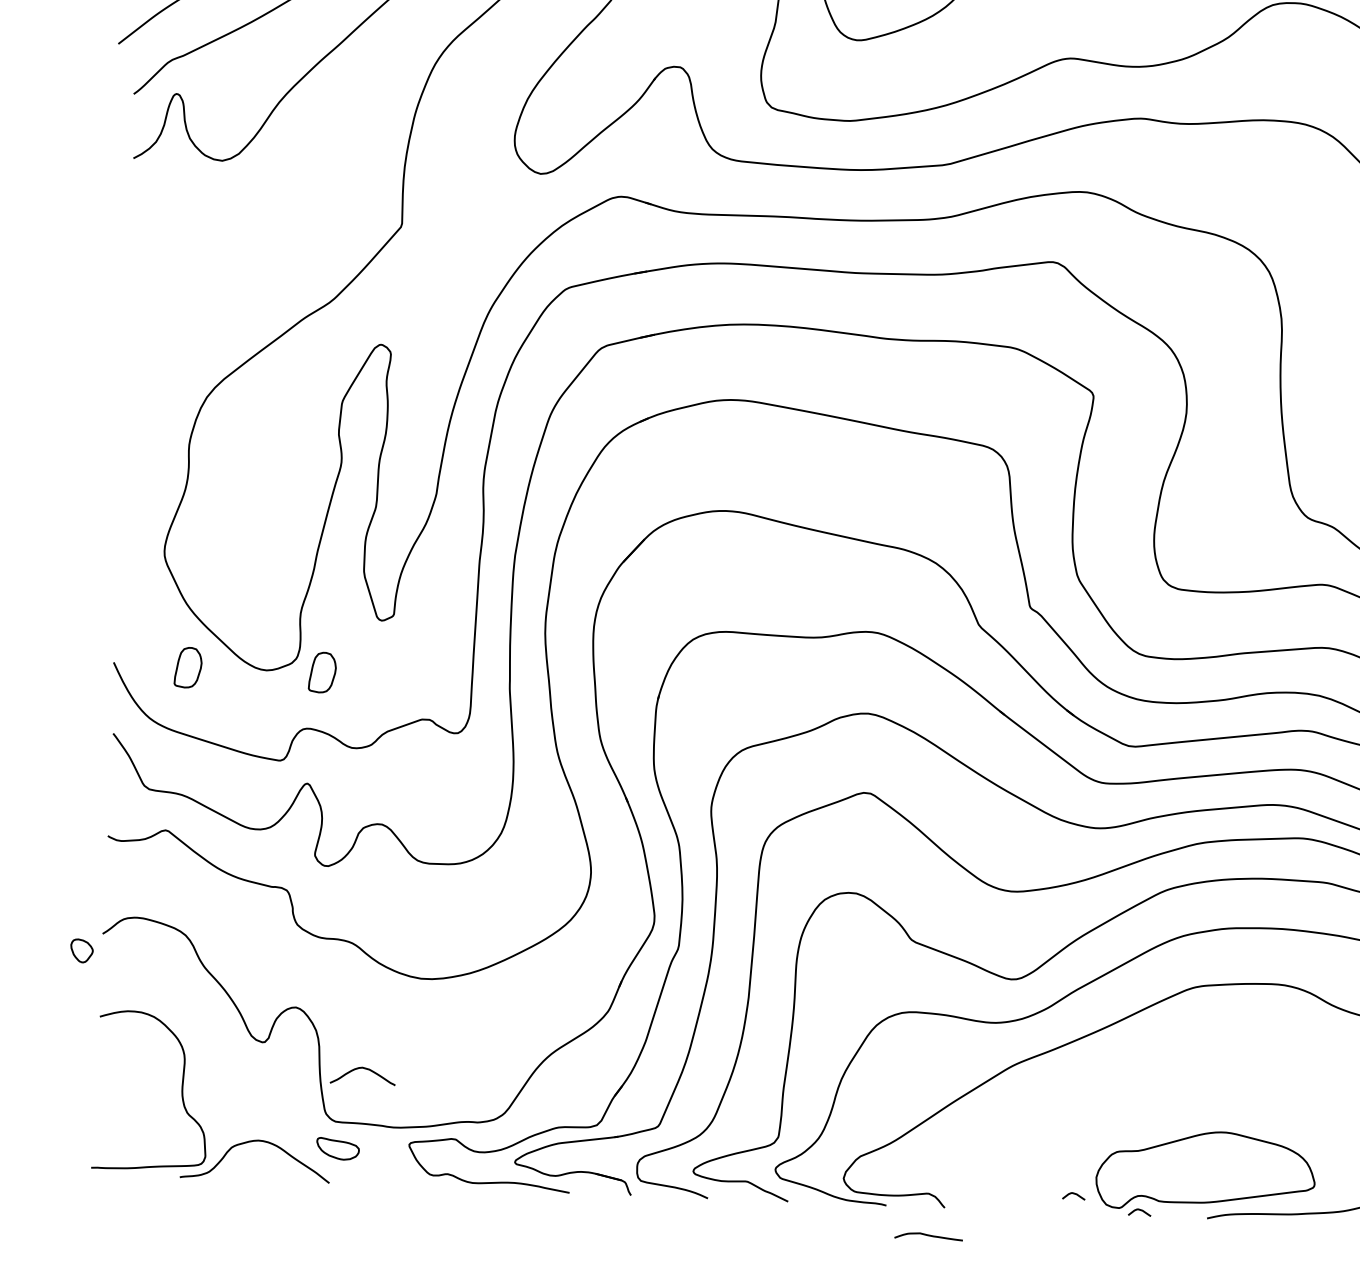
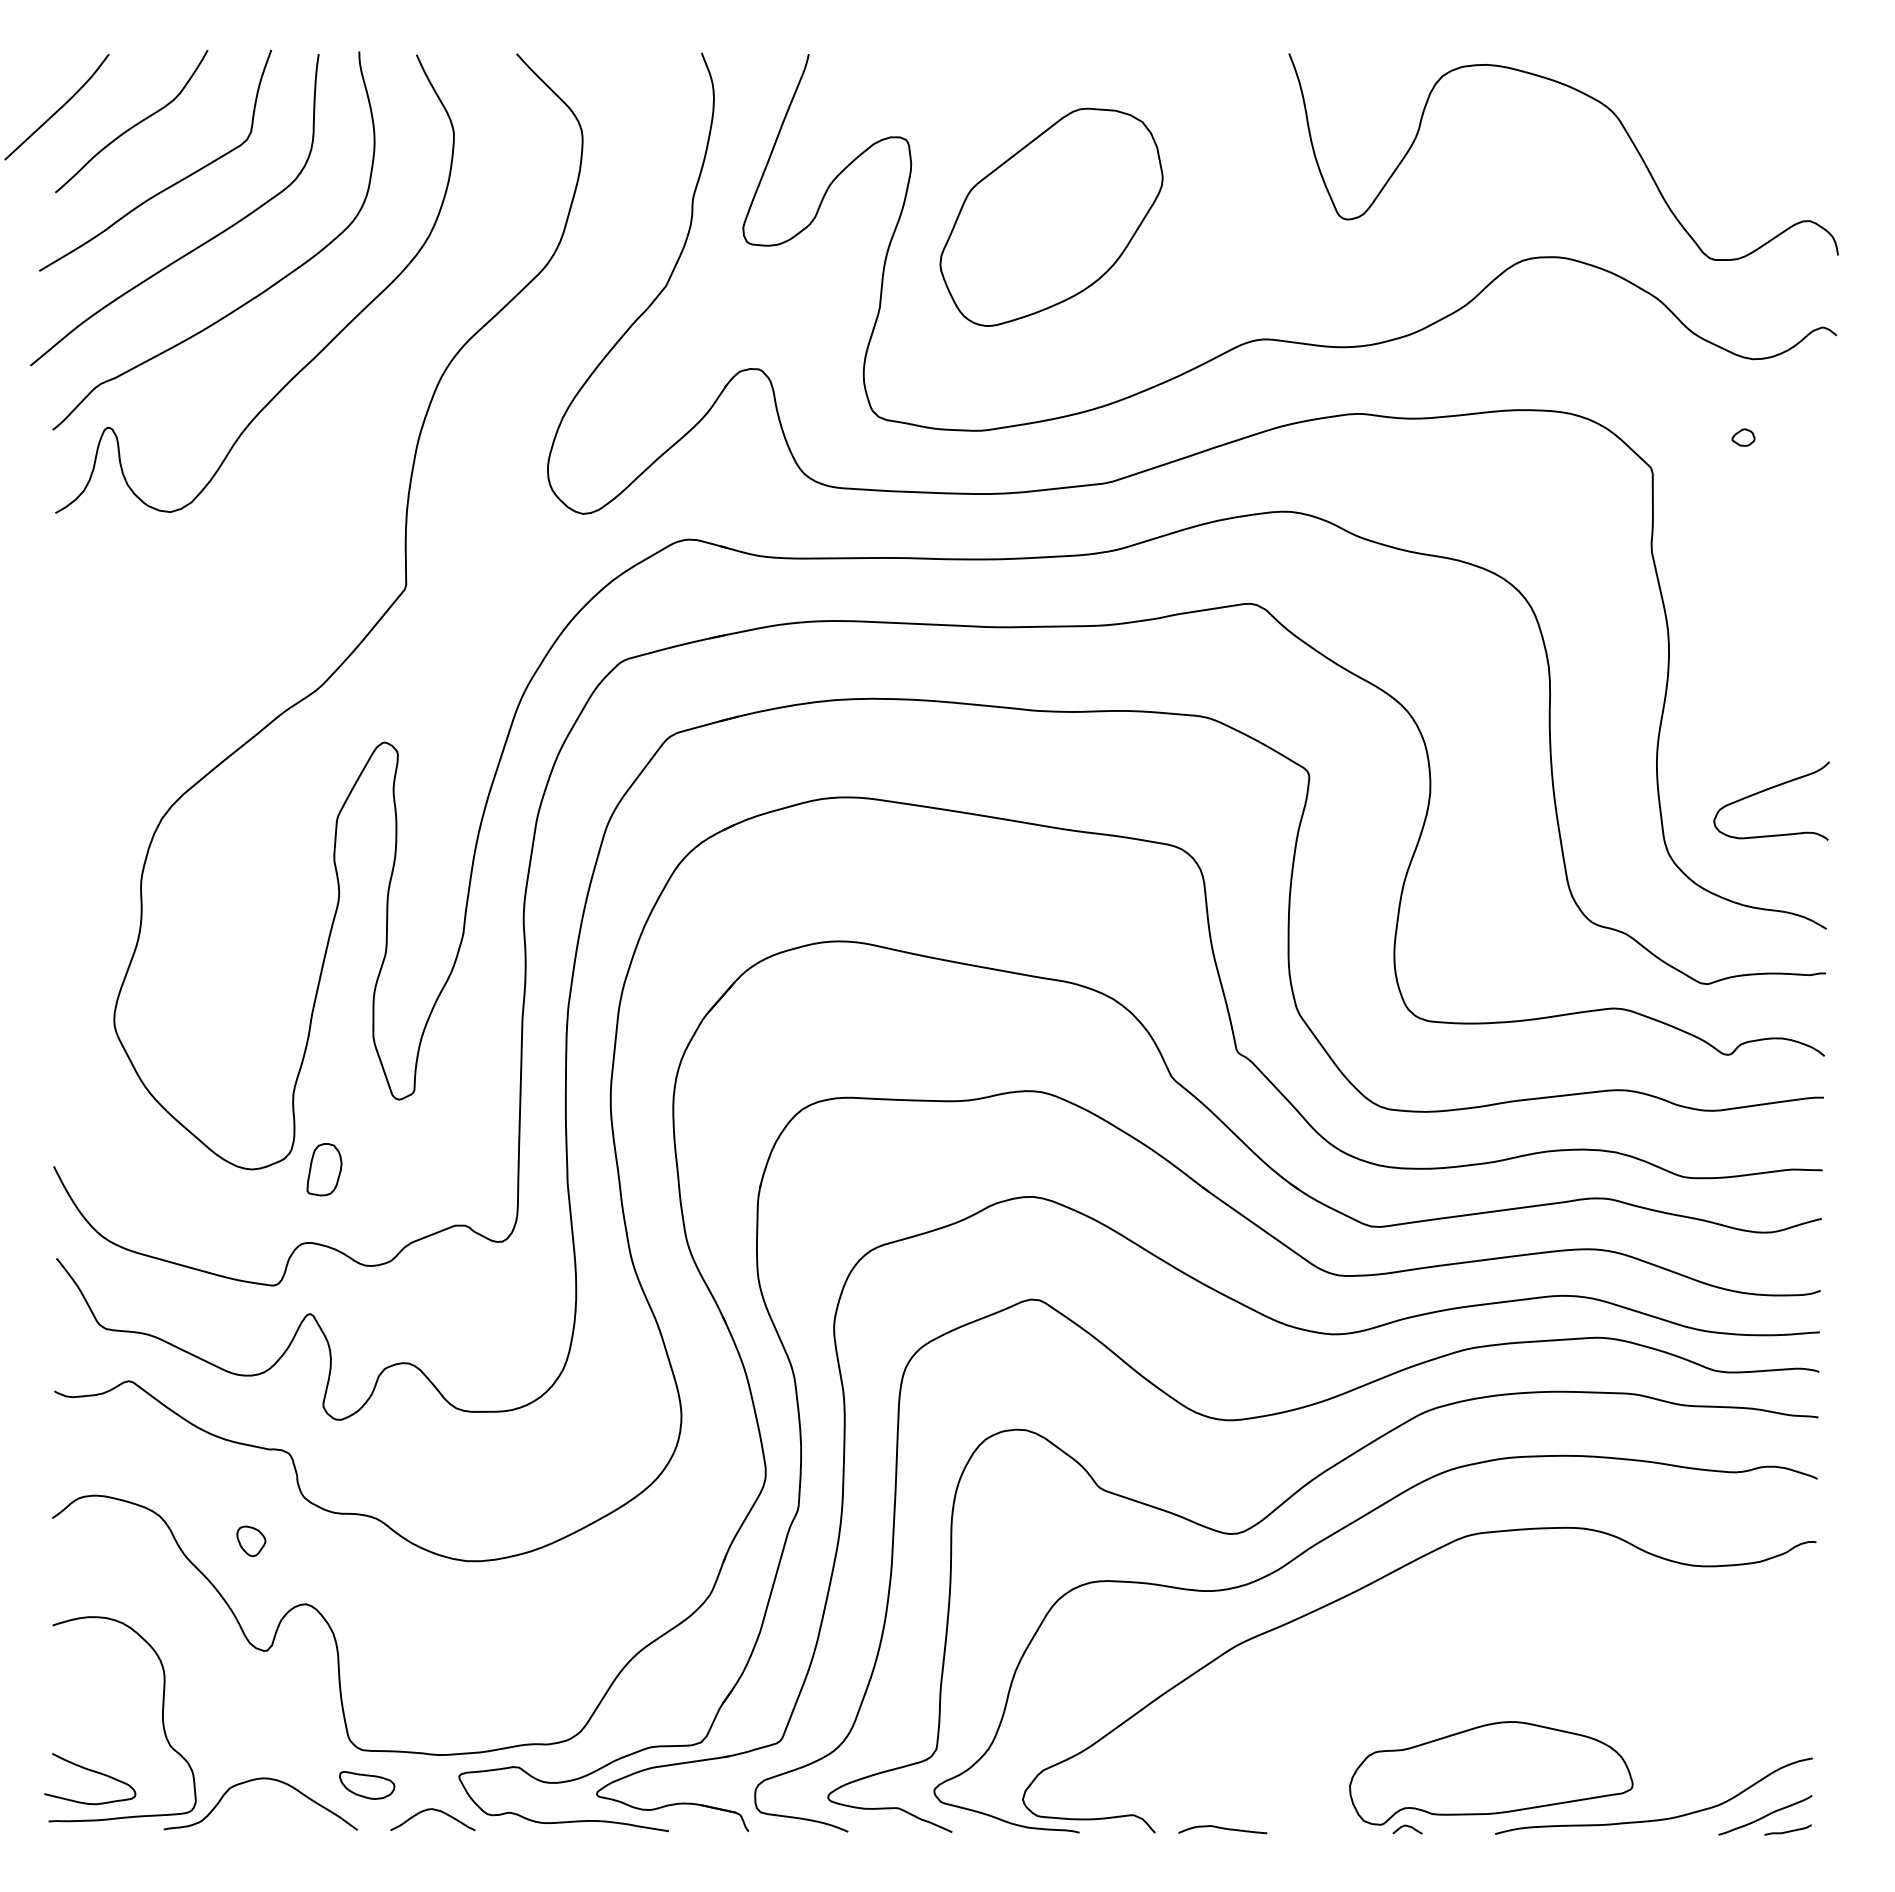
part: (188, 667) -> (150, 1169), removed
part: (82, 951) -> (251, 1541), moved
curve: (365, 1069) -> (436, 1811), moved
curve: (127, 1131) -> (93, 1772), added
curve: (1074, 1194) -> (1322, 1809), removed
curve: (928, 1236) -> (1222, 1829), moved

